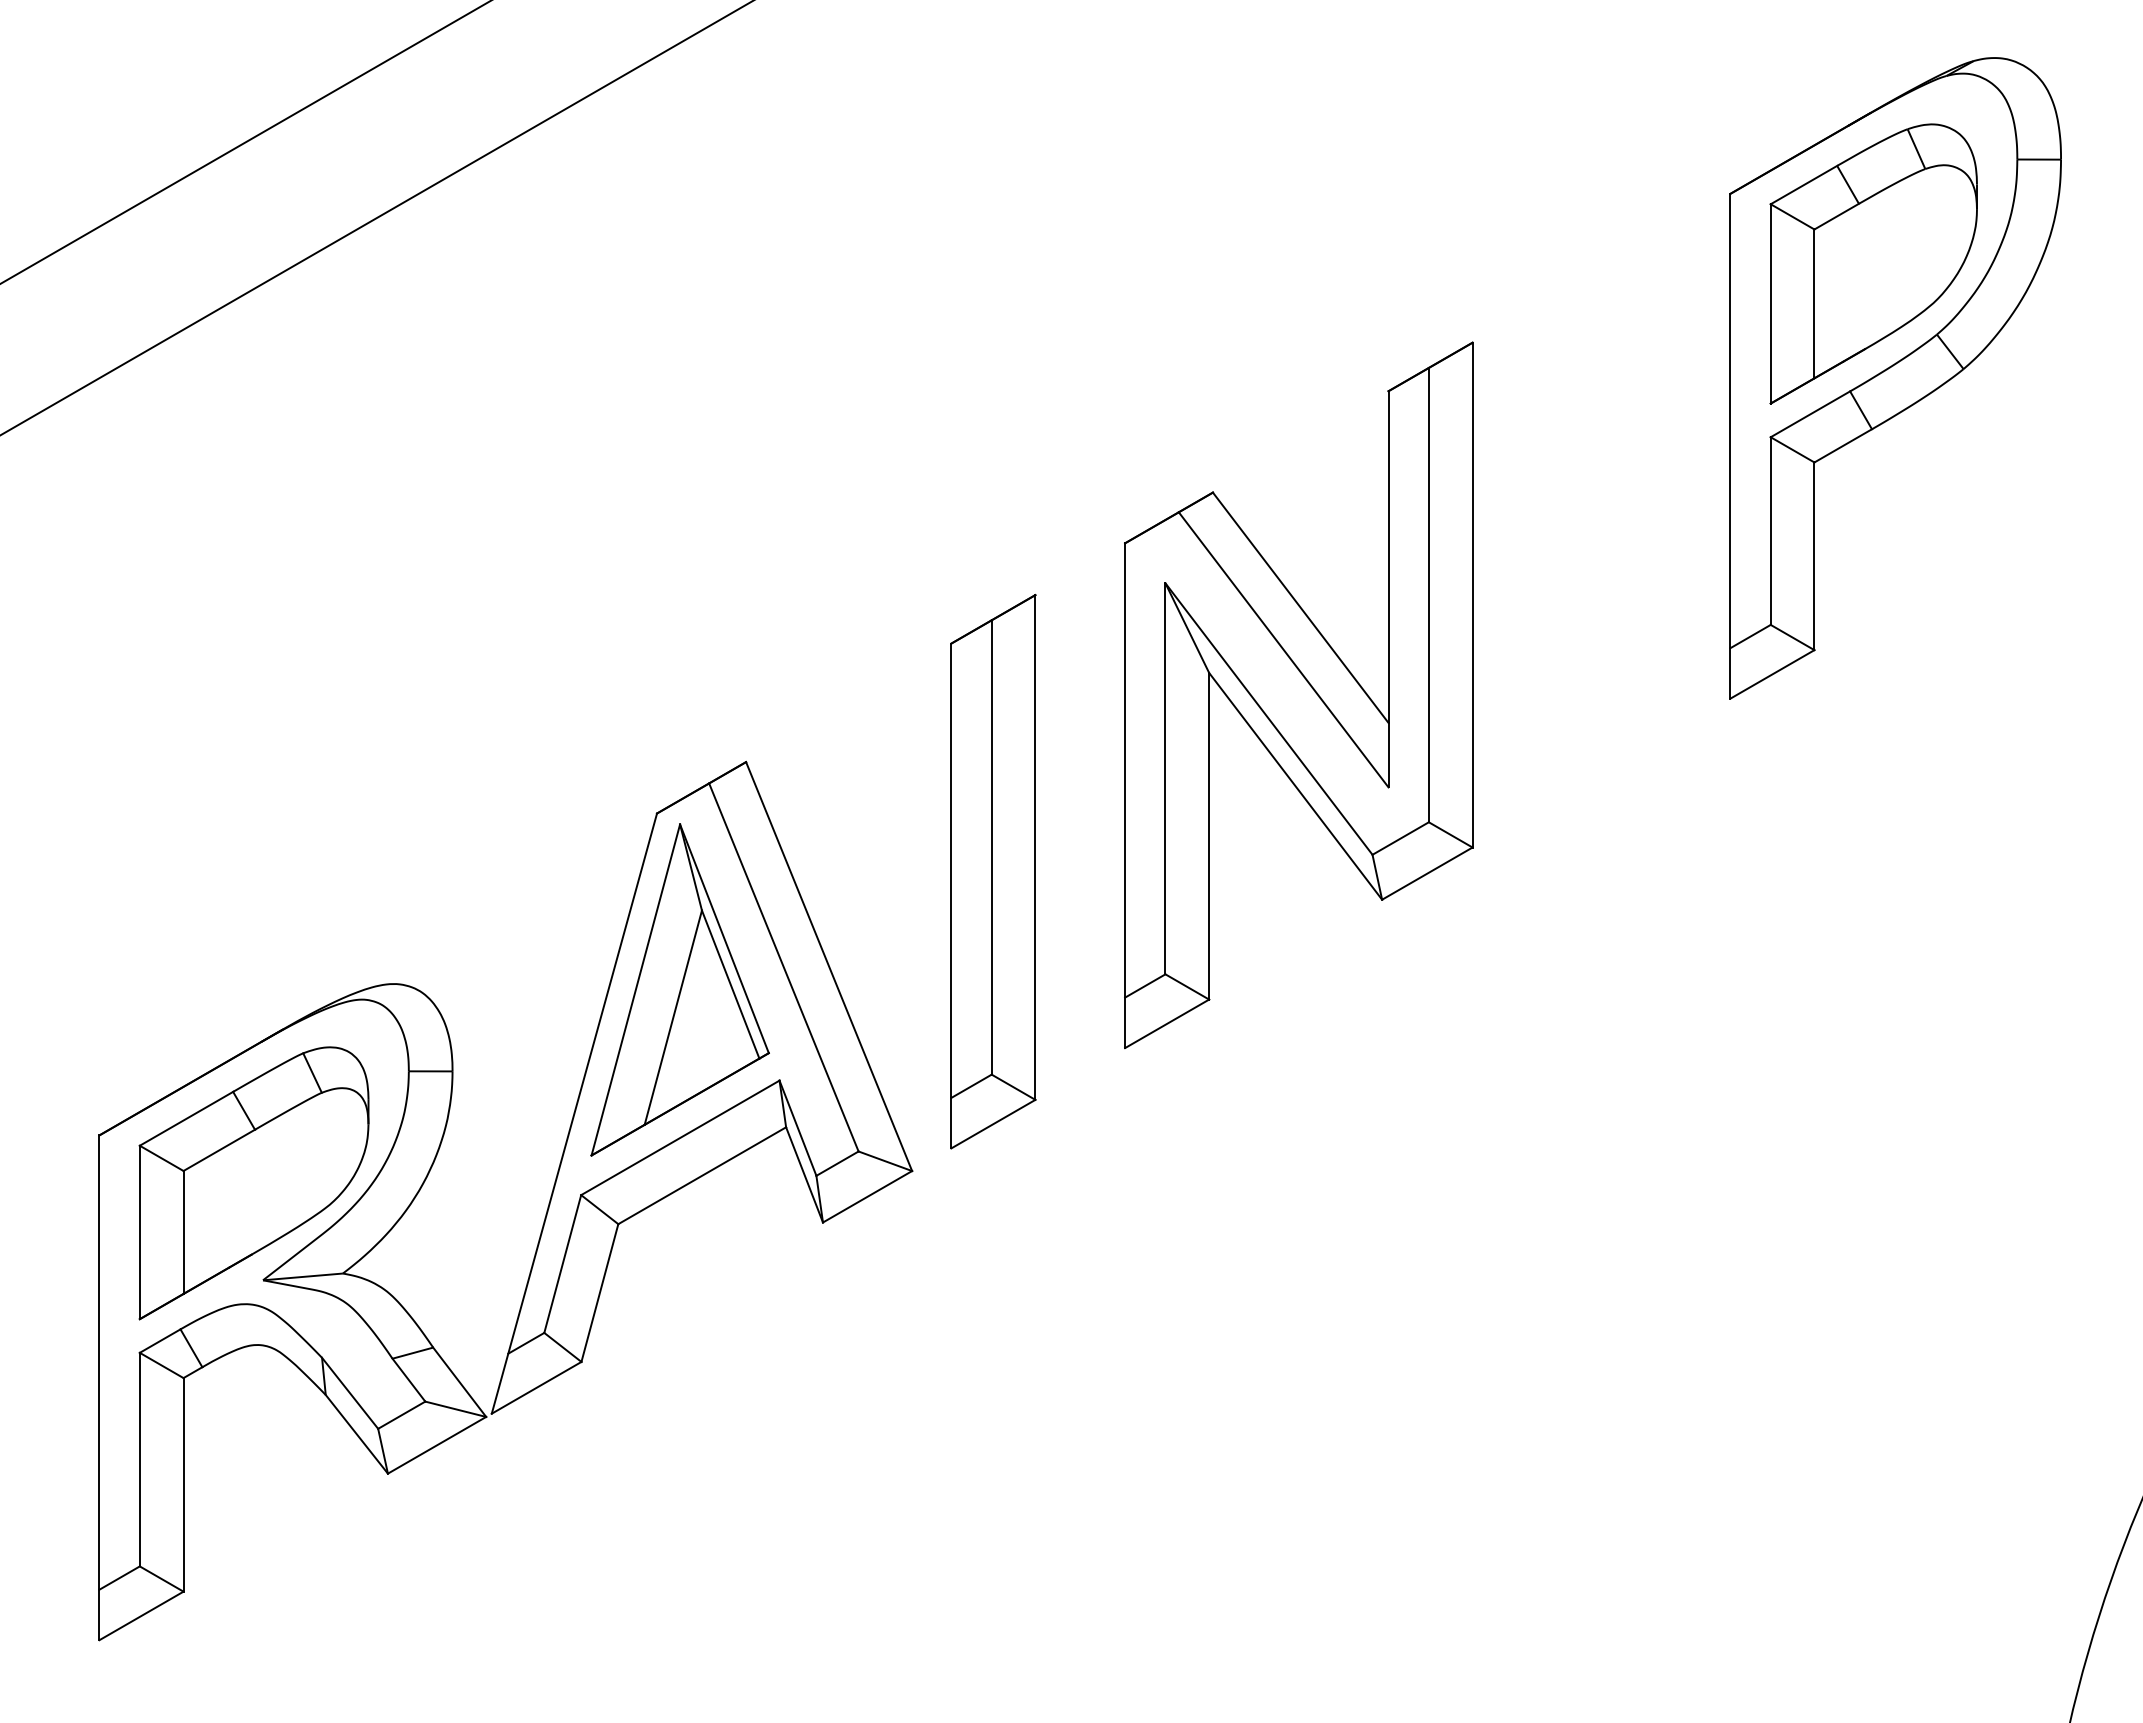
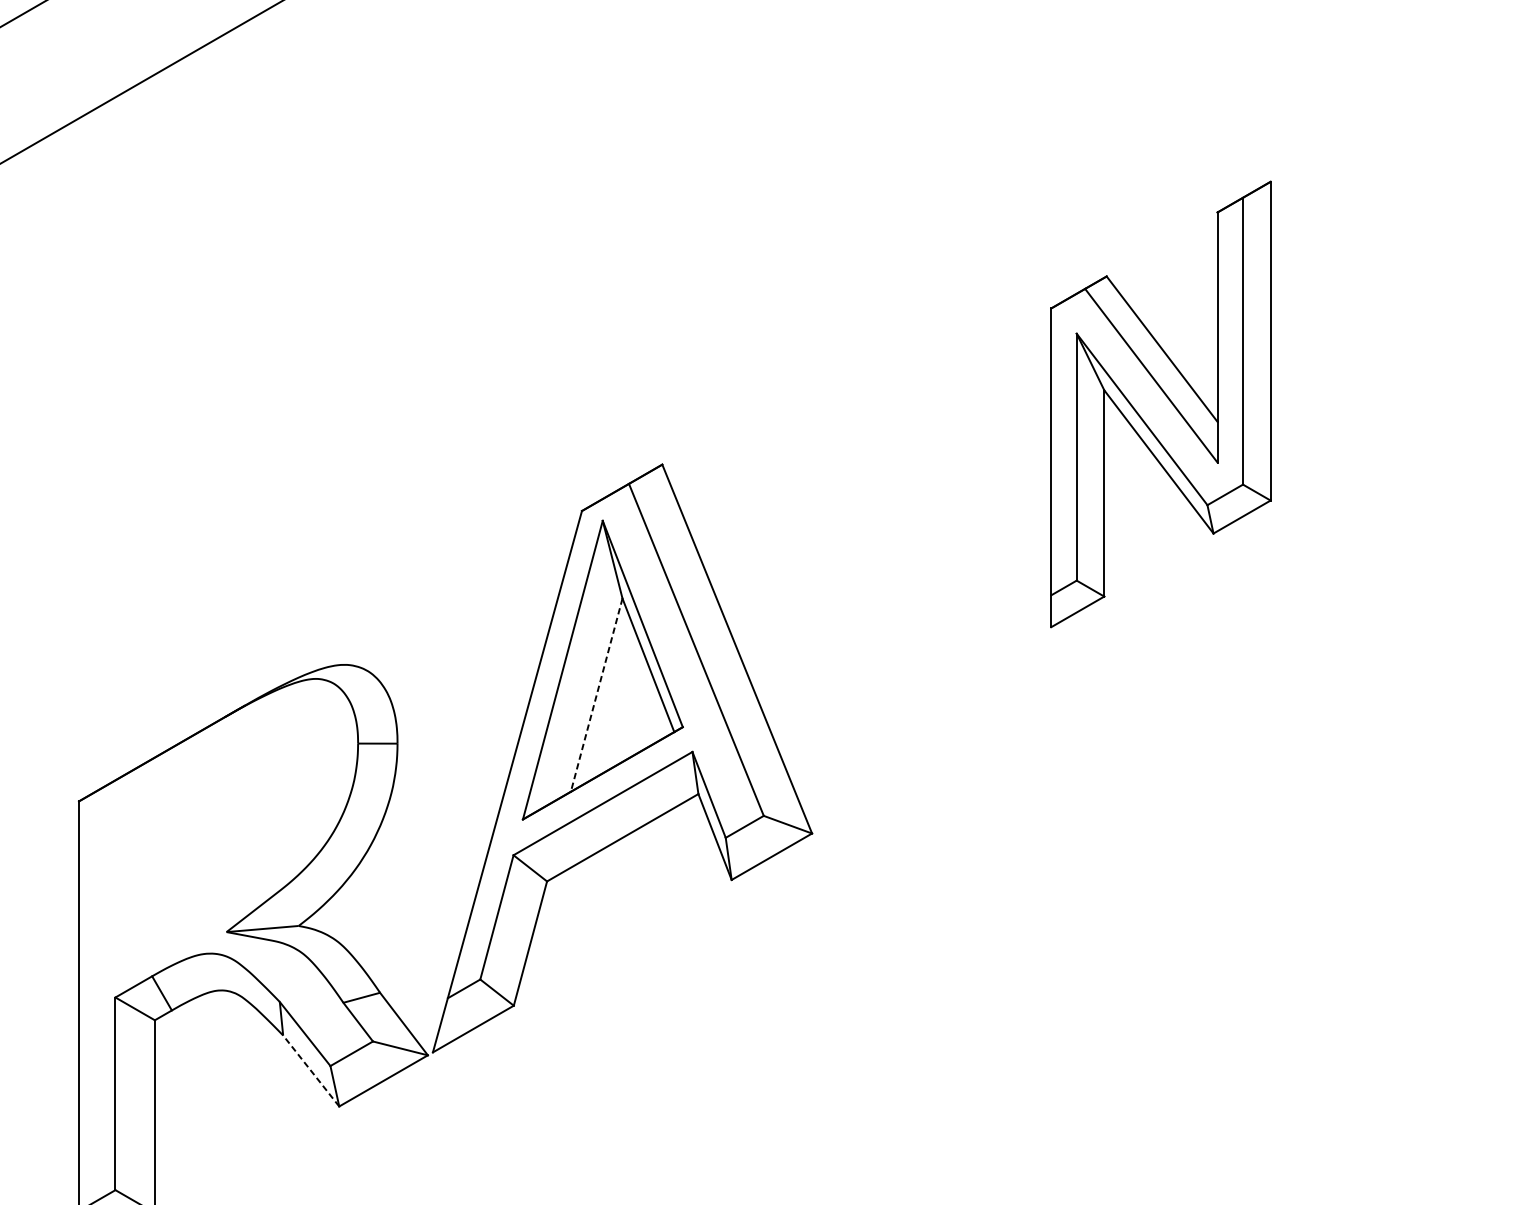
part: (1298, 695) -> (1160, 404), size x0.7
part: (993, 871) -> (885, 563), removed
line: (673, 1017) -> (596, 695), solid -> dashed
part: (253, 1183) -> (218, 844), removed
line: (356, 1433) -> (310, 1070), solid -> dashed

